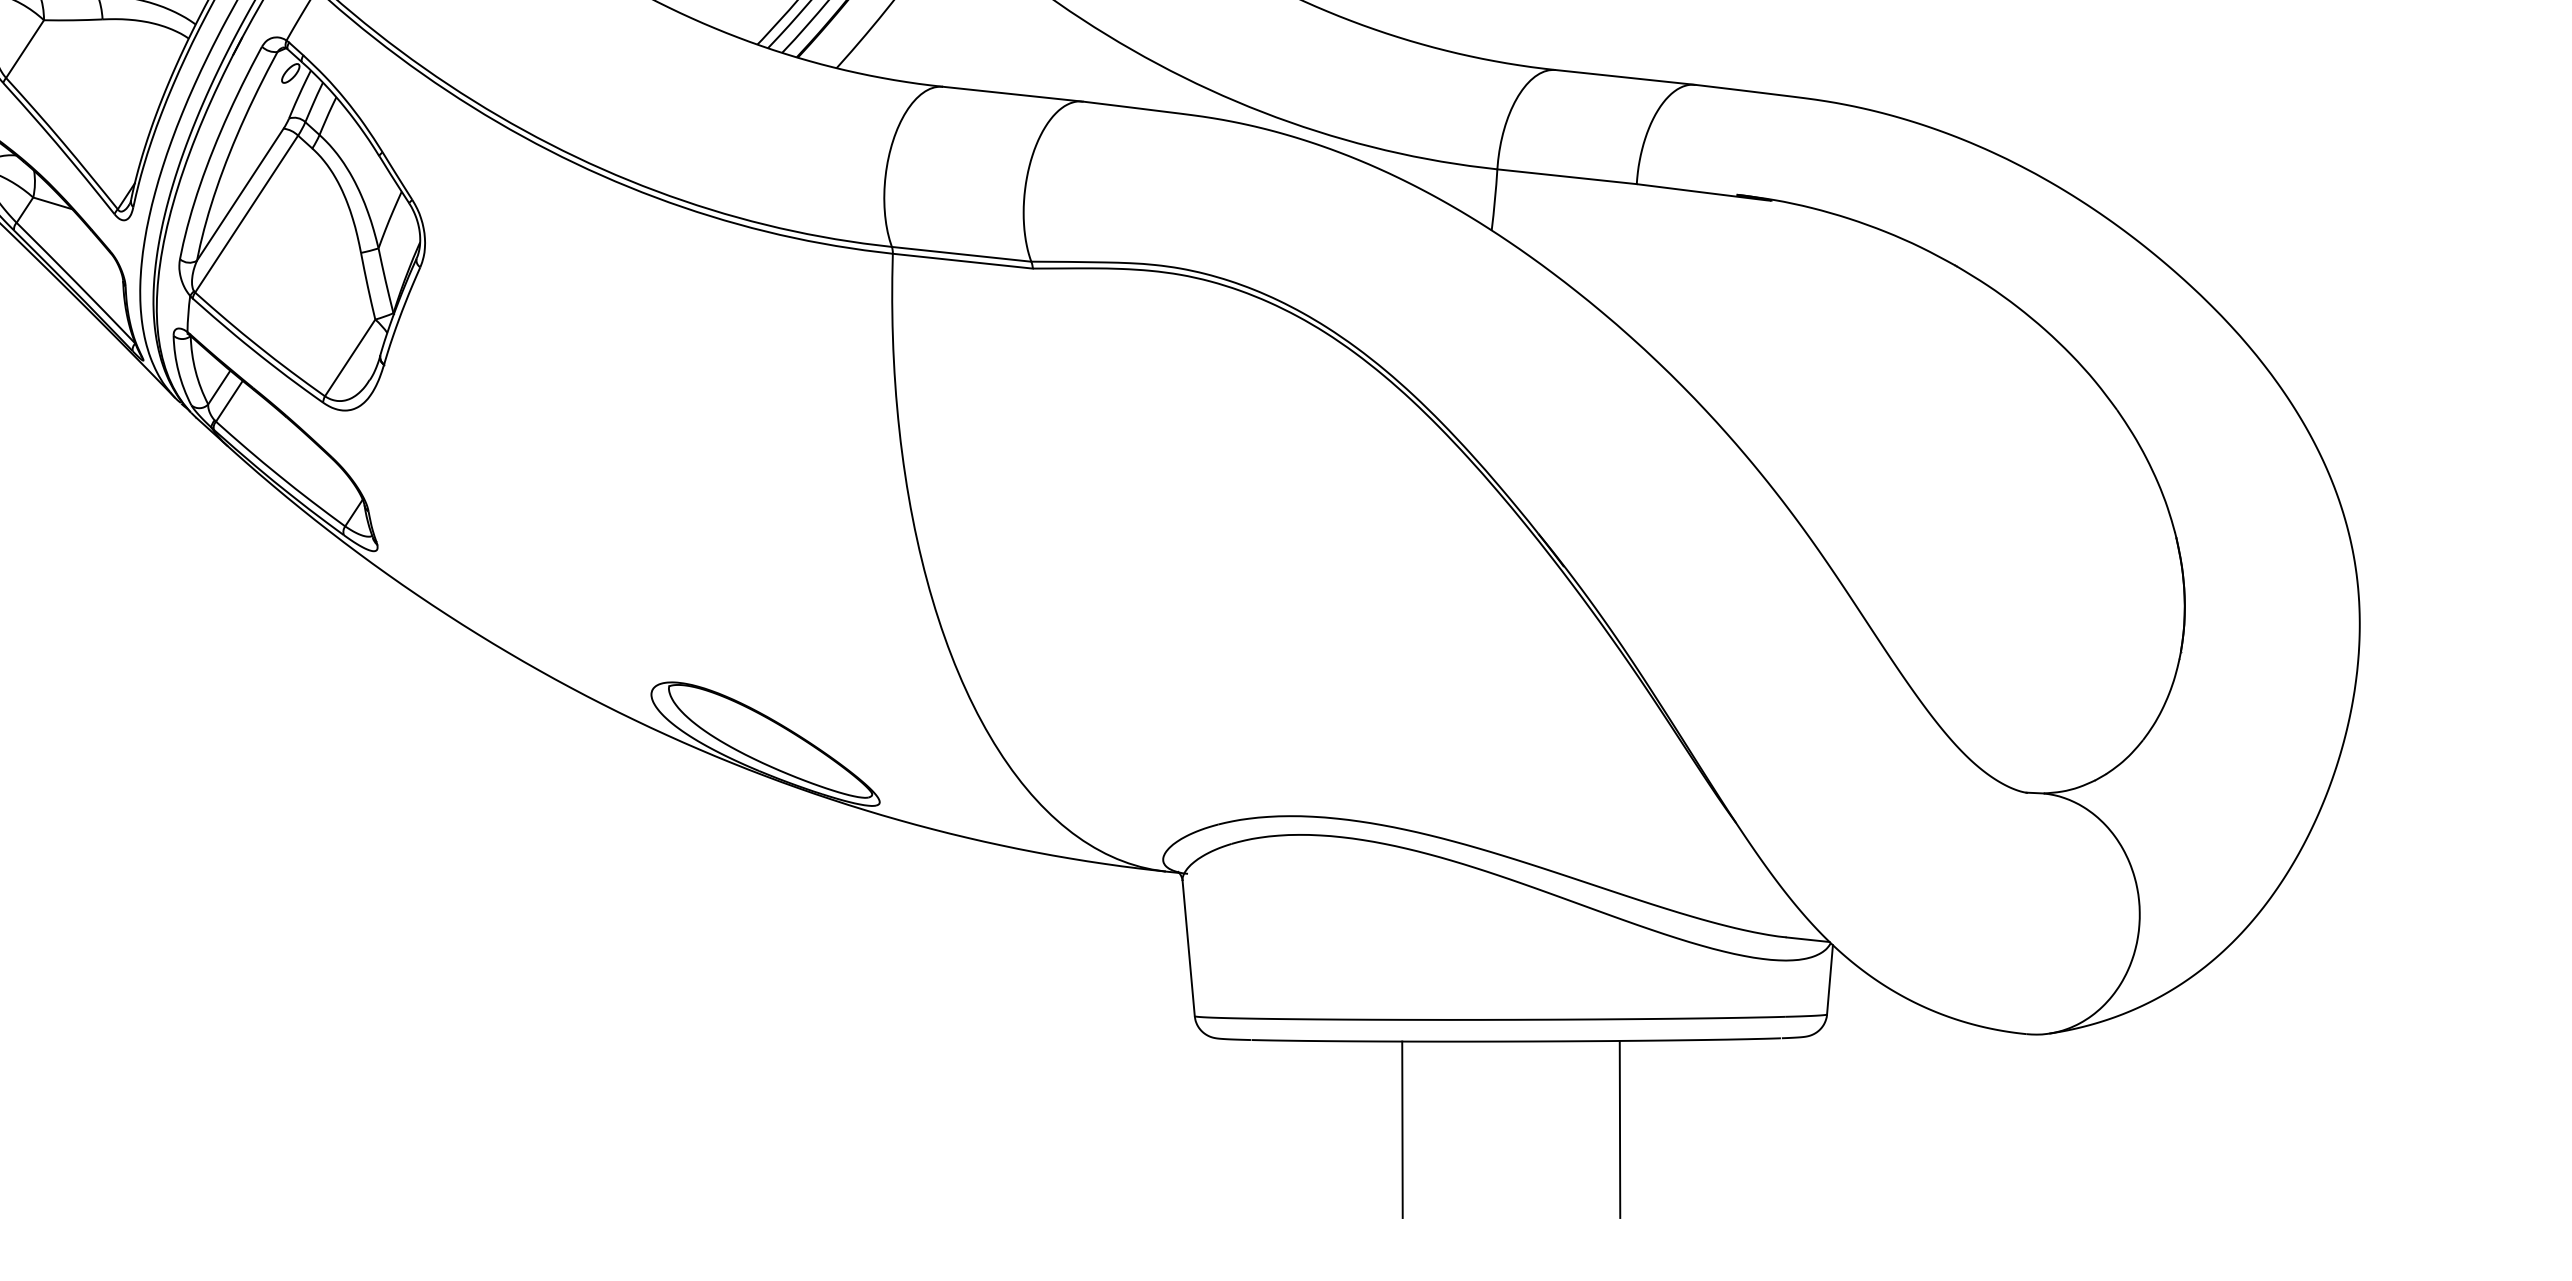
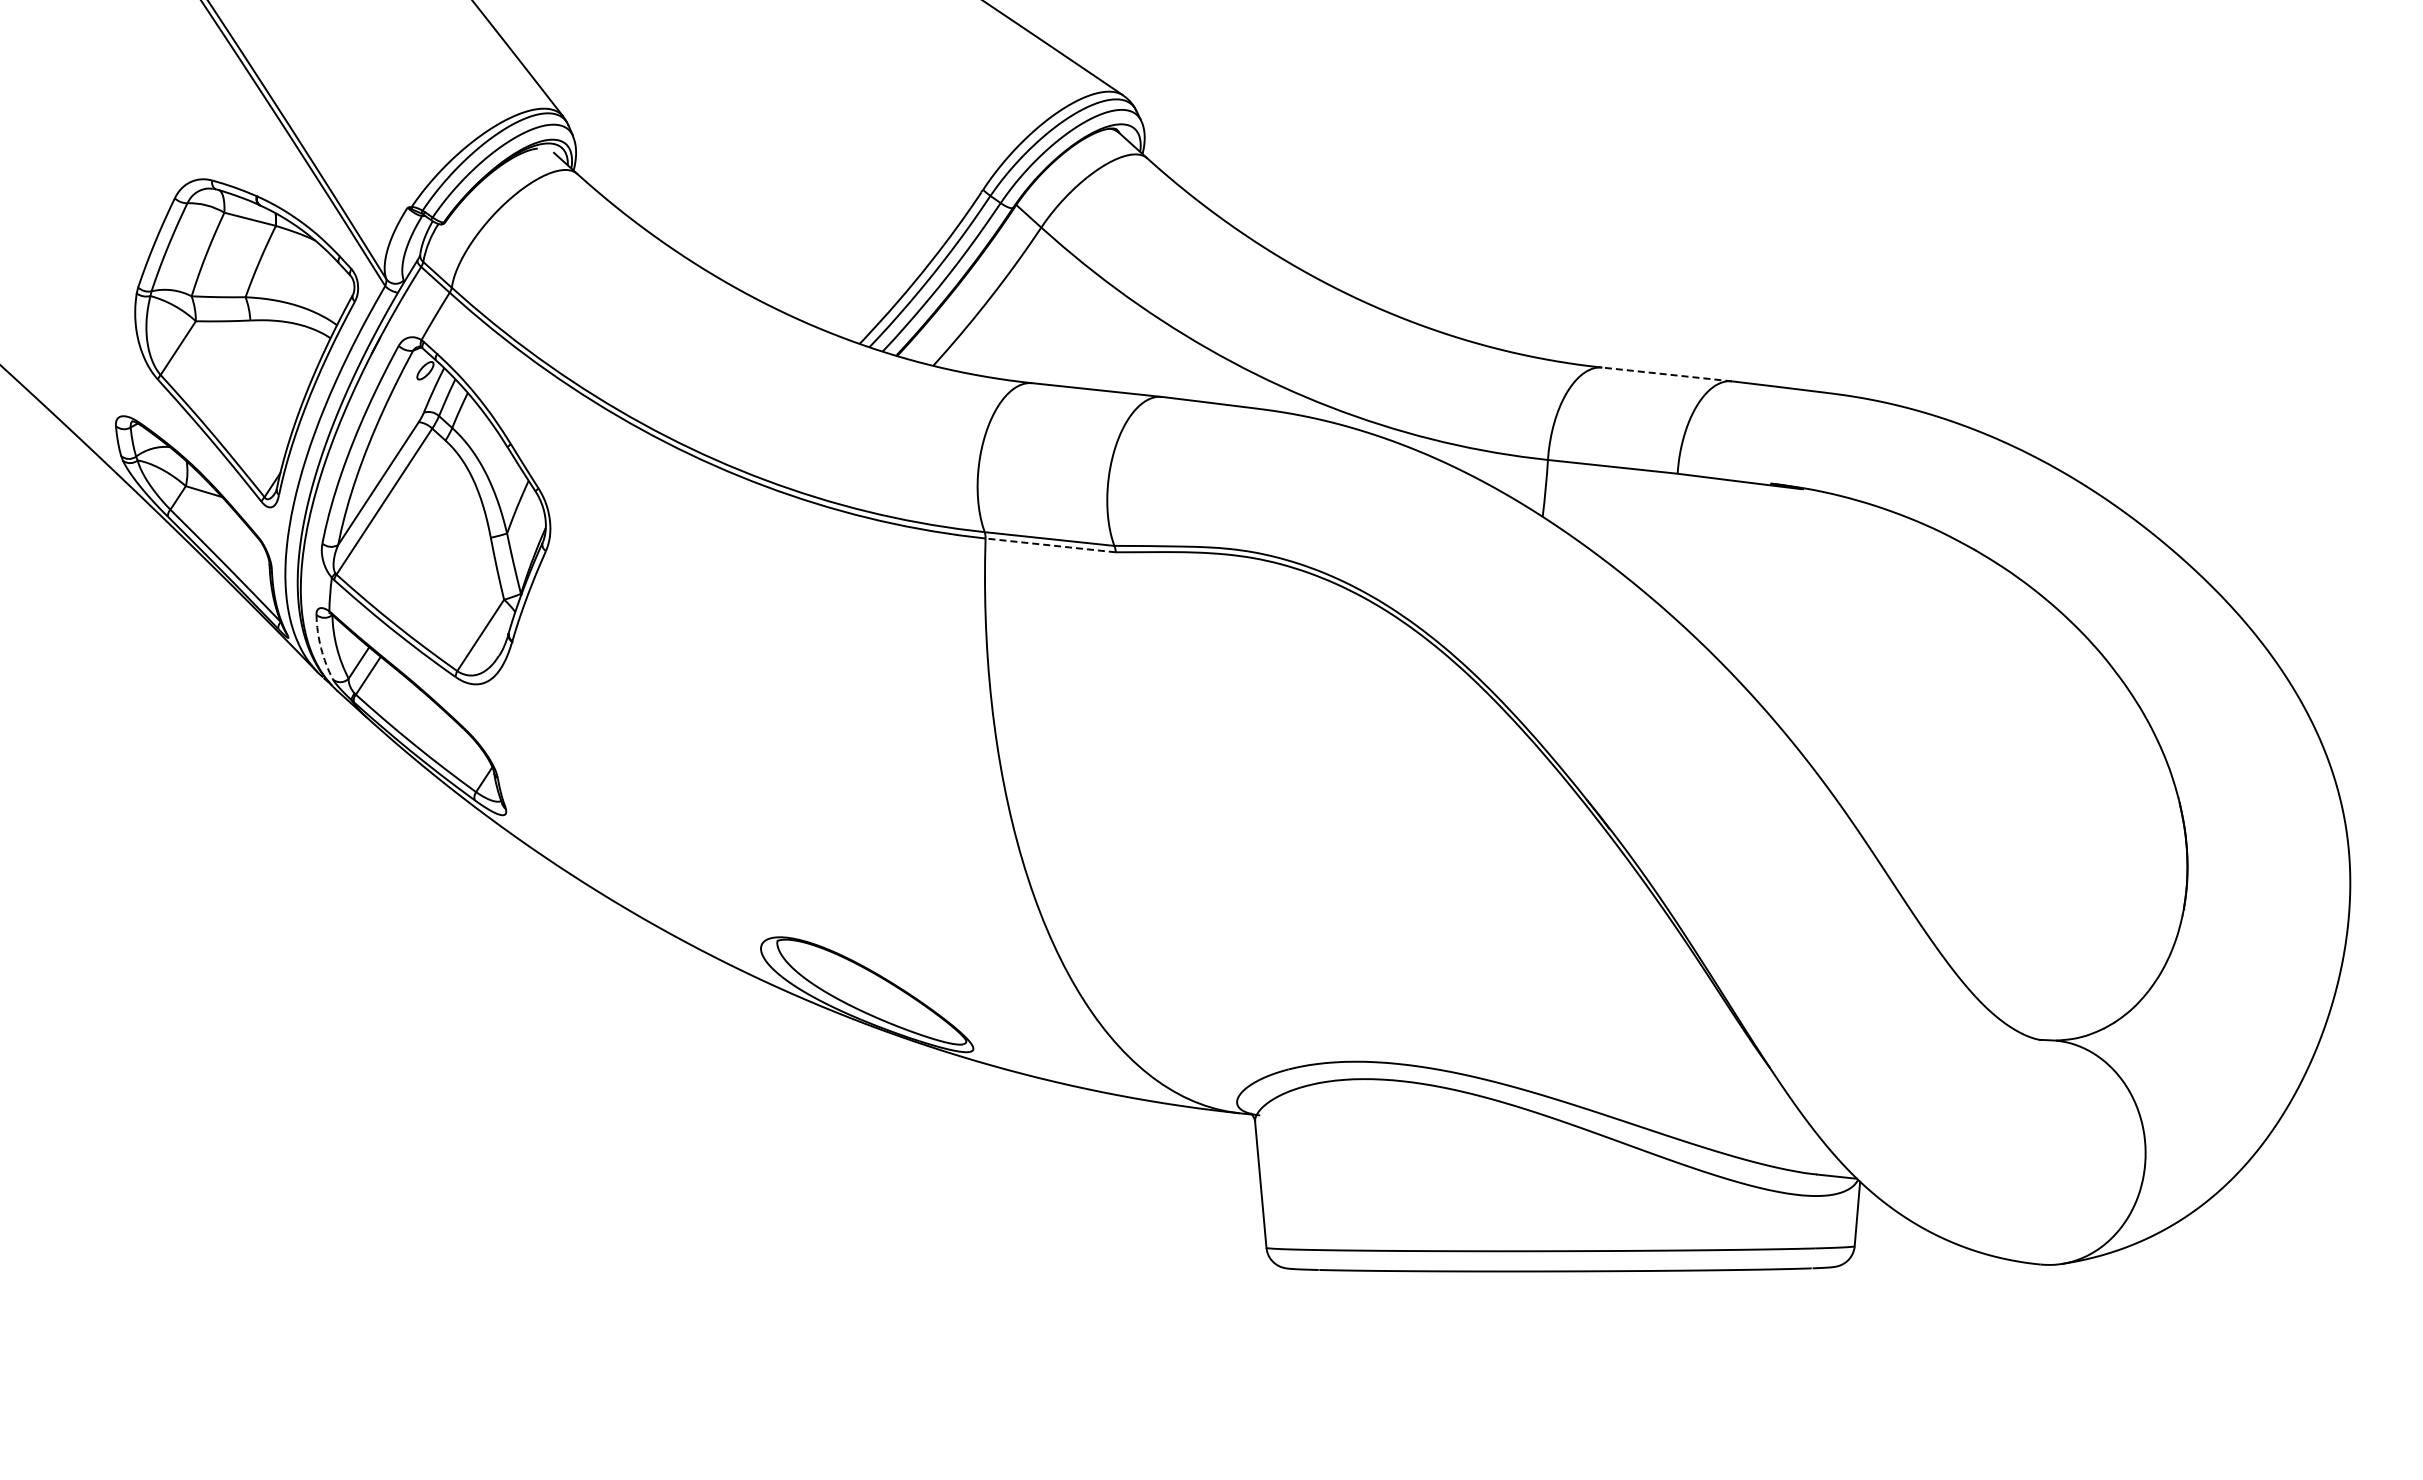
line: (1624, 77) -> (1666, 374), solid -> dashed
line: (962, 261) -> (1050, 545), solid -> dashed
arc: (179, 371) -> (321, 648), solid -> dashed
line: (1619, 1128) -> (1661, 1352), removed
line: (1402, 1129) -> (1459, 1353), removed

